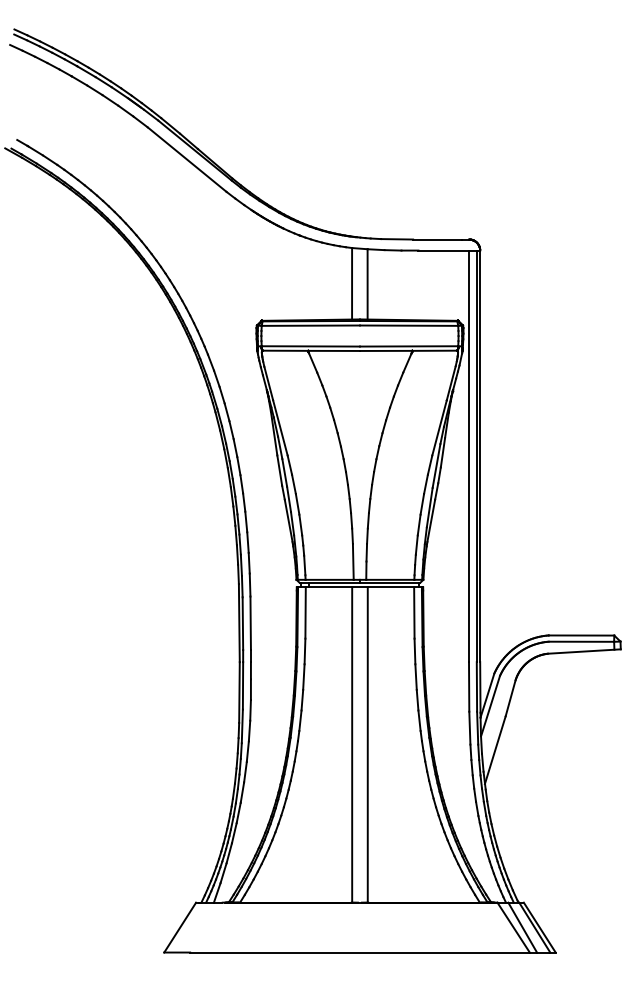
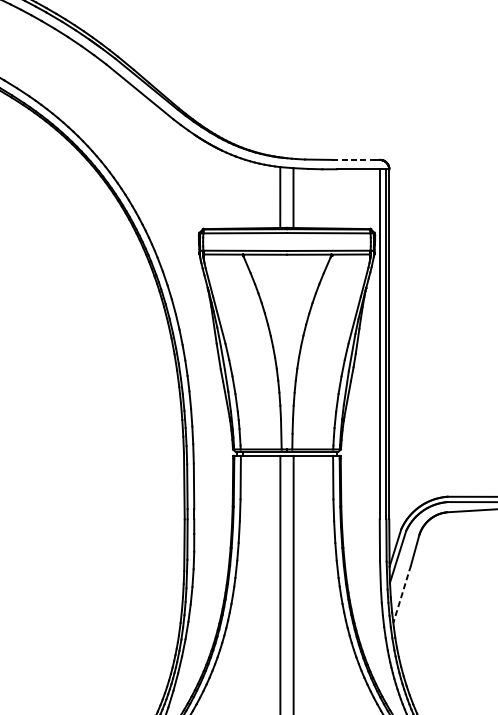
line: (437, 239) -> (352, 159), solid -> dashed
line: (495, 750) -> (402, 594), solid -> dashed

